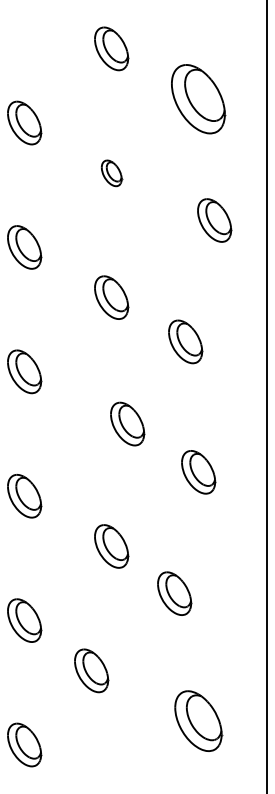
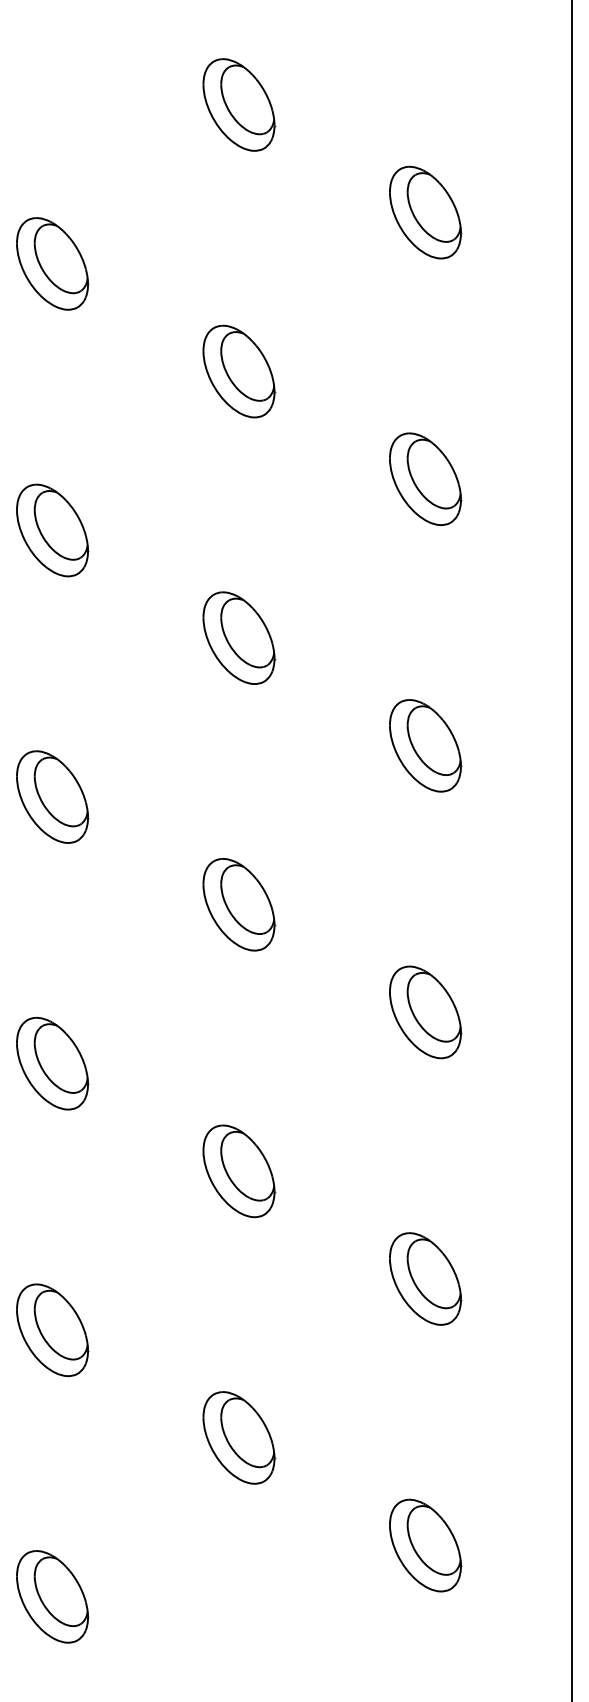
part: (198, 98) -> (425, 211), size x0.62
part: (111, 173) -> (238, 372), size x1.67
part: (214, 220) -> (425, 479), moved
part: (185, 341) -> (425, 744), moved
part: (127, 423) -> (238, 903), moved
part: (174, 593) -> (425, 1278), moved
part: (91, 670) -> (238, 1437), moved
part: (198, 720) -> (425, 1544), size x0.71

